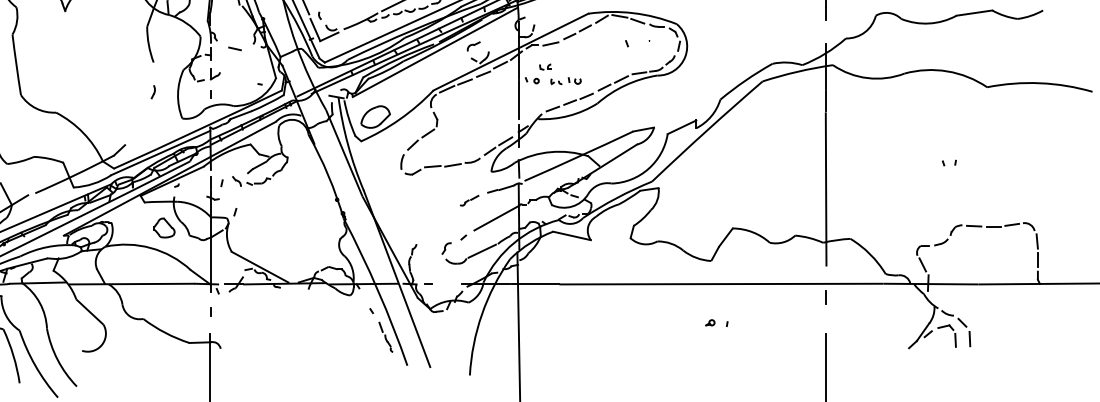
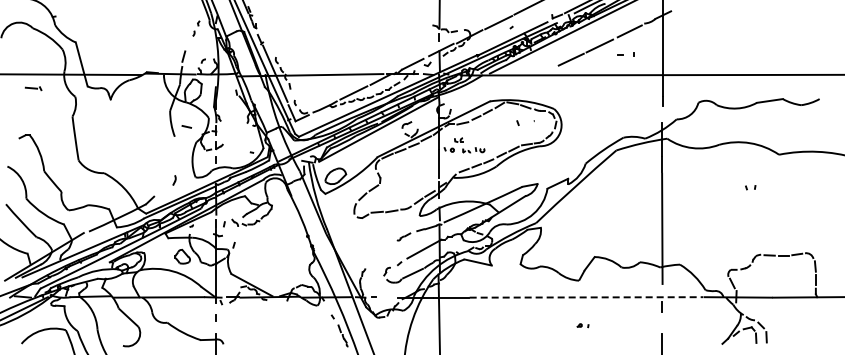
line: (234, 48) -> (186, 126), moved
part: (153, 92) -> (174, 180), moved
part: (949, 162) -> (750, 187), moved
line: (721, 284) -> (586, 297), solid -> dashed
part: (715, 322) -> (582, 325), size x0.7

